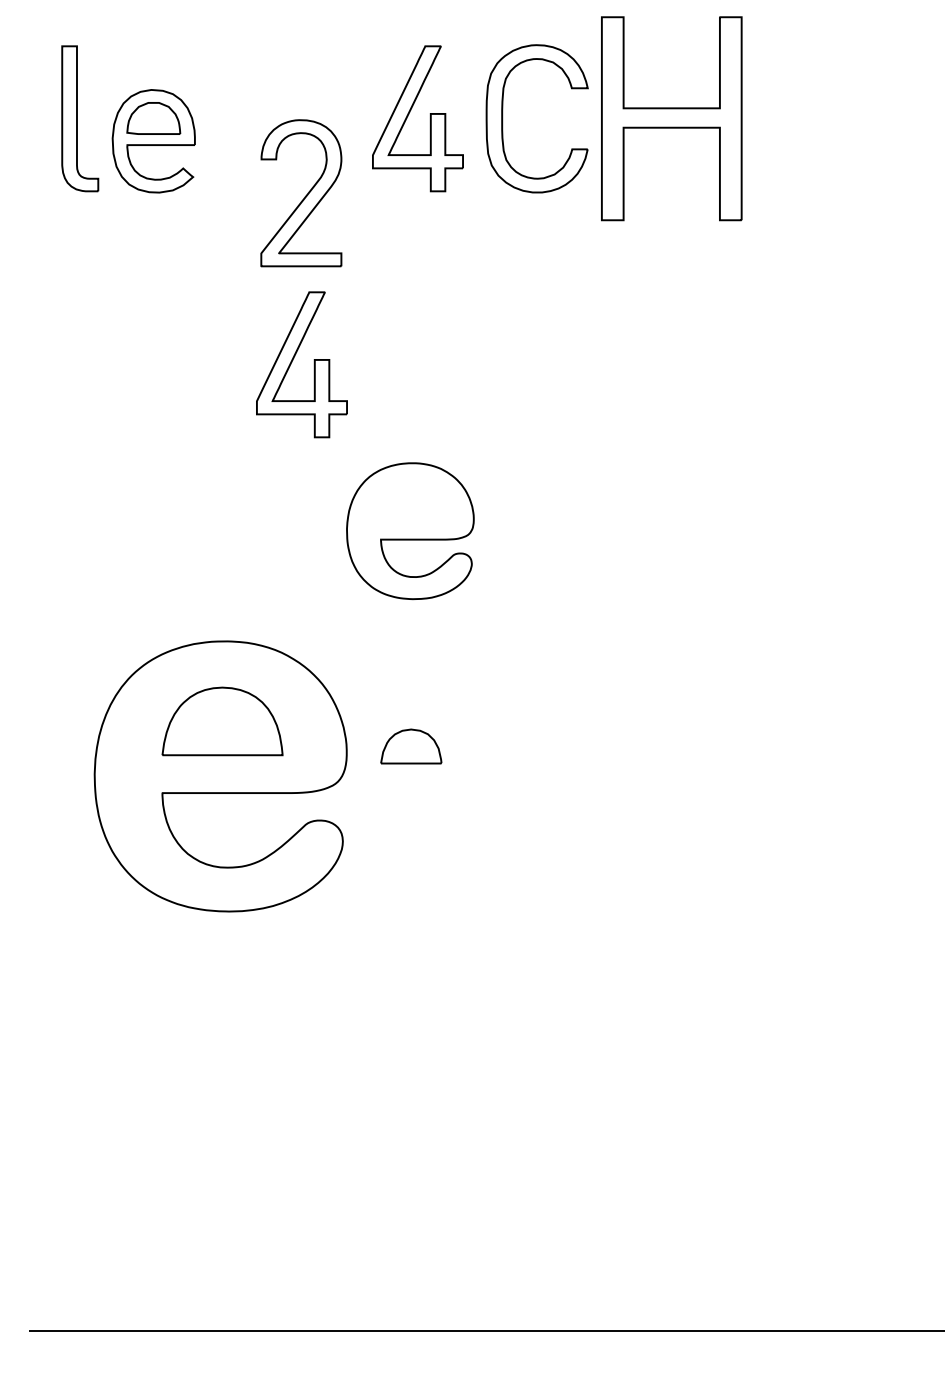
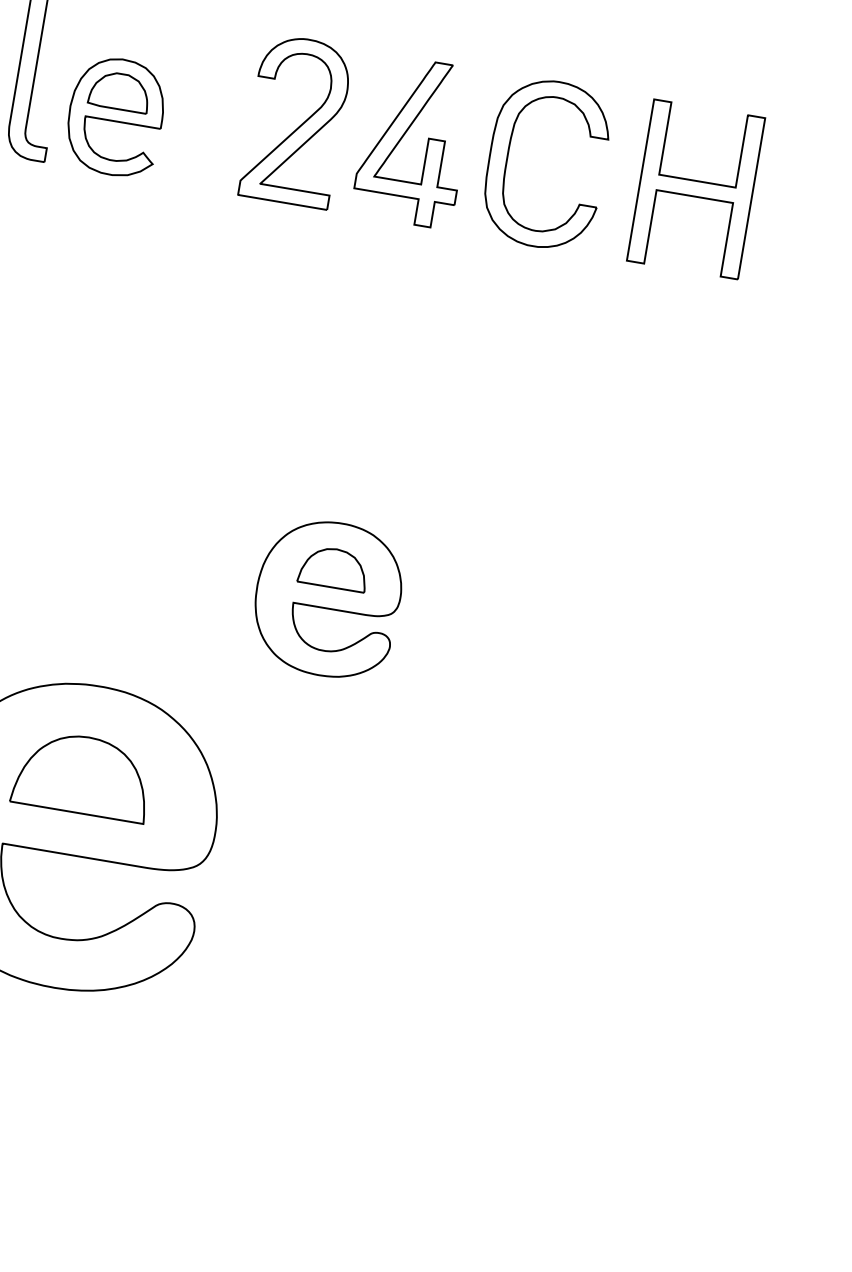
part: (671, 118) -> (695, 189), size x0.71
part: (301, 193) -> (296, 121), moved
part: (293, 360) -> (229, 387), removed
part: (411, 746) -> (334, 568), moved

